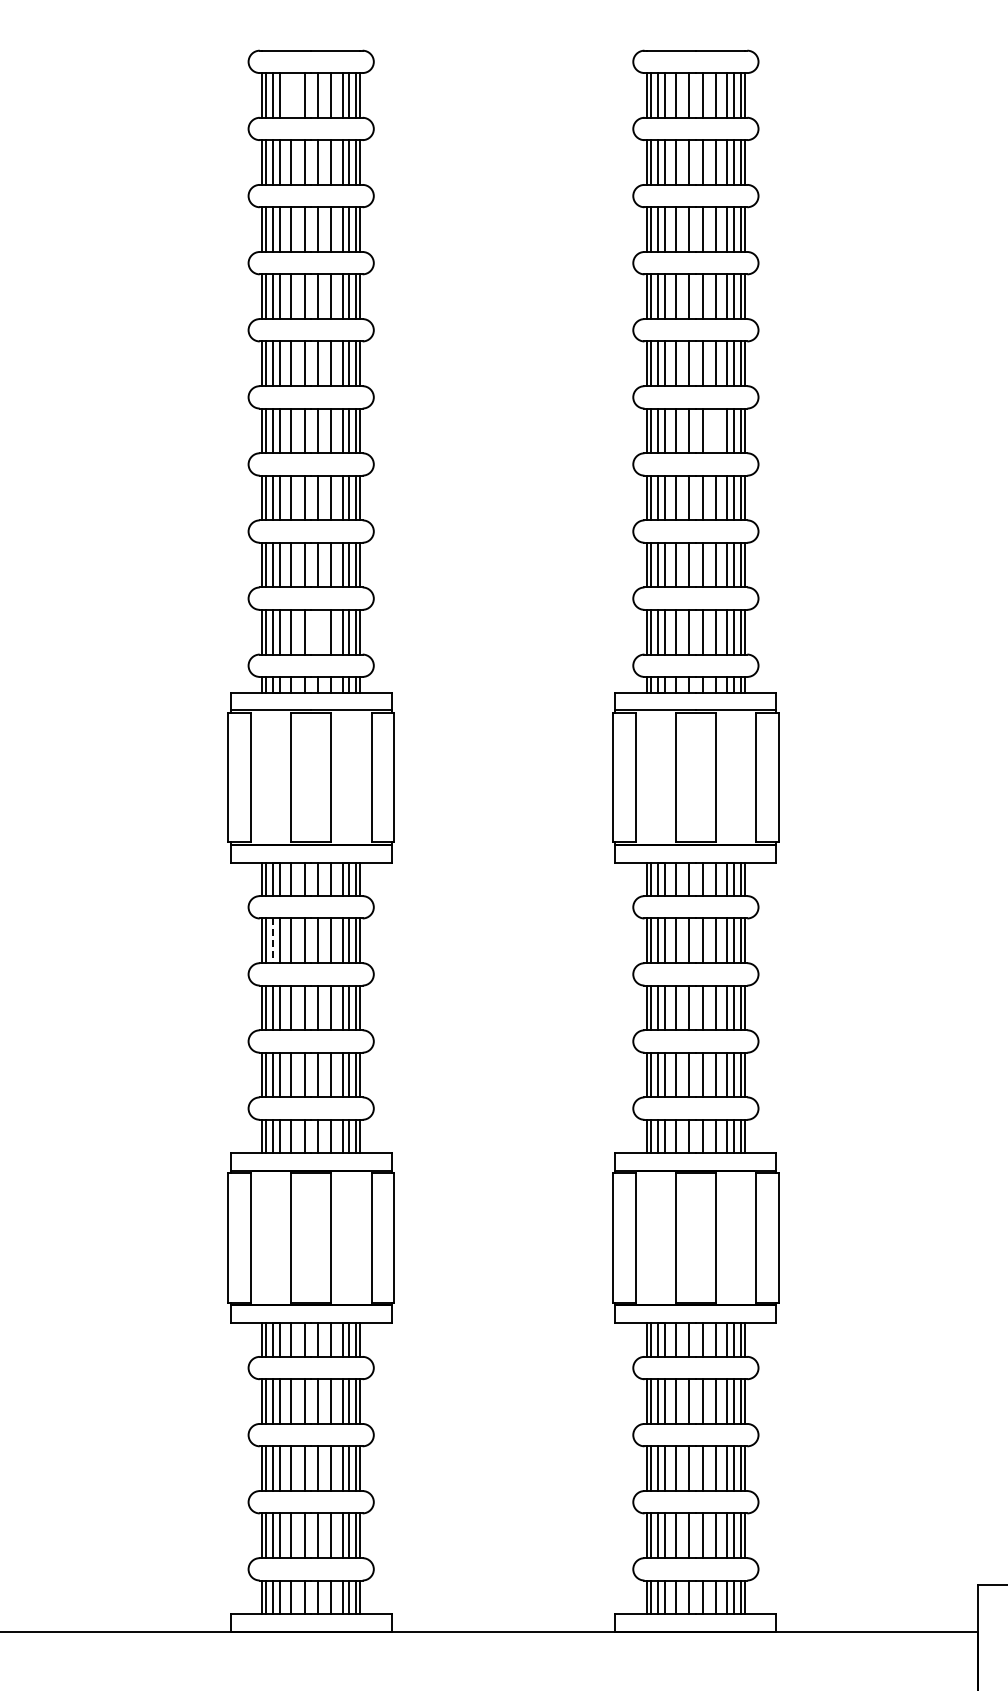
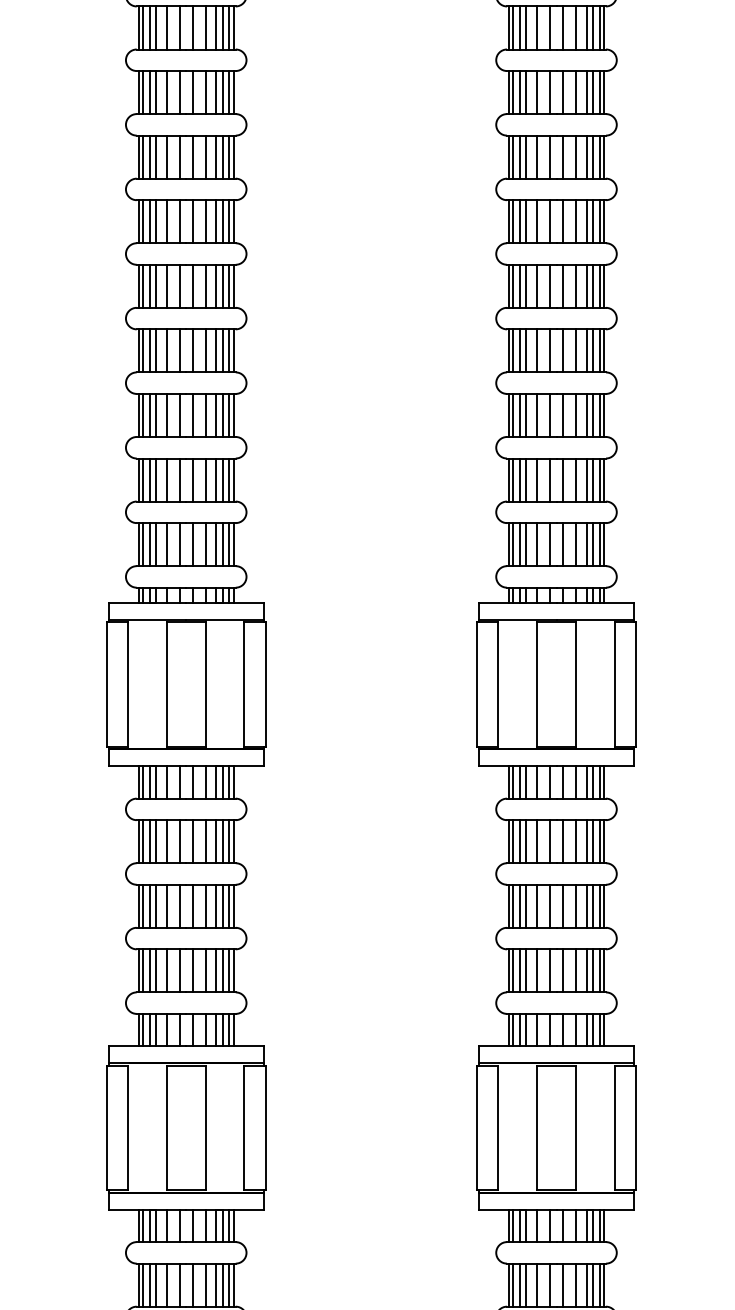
line: (291, 95) -> (167, 28), added
line: (716, 430) -> (576, 350), added
line: (317, 631) -> (192, 543), added
line: (273, 941) -> (149, 842), dashed -> solid

